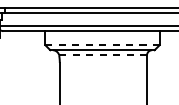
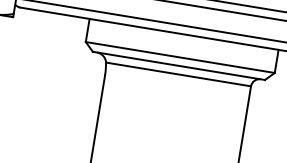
line: (102, 45) -> (180, 58), dashed -> solid
line: (103, 55) -> (179, 74), dashed -> solid

